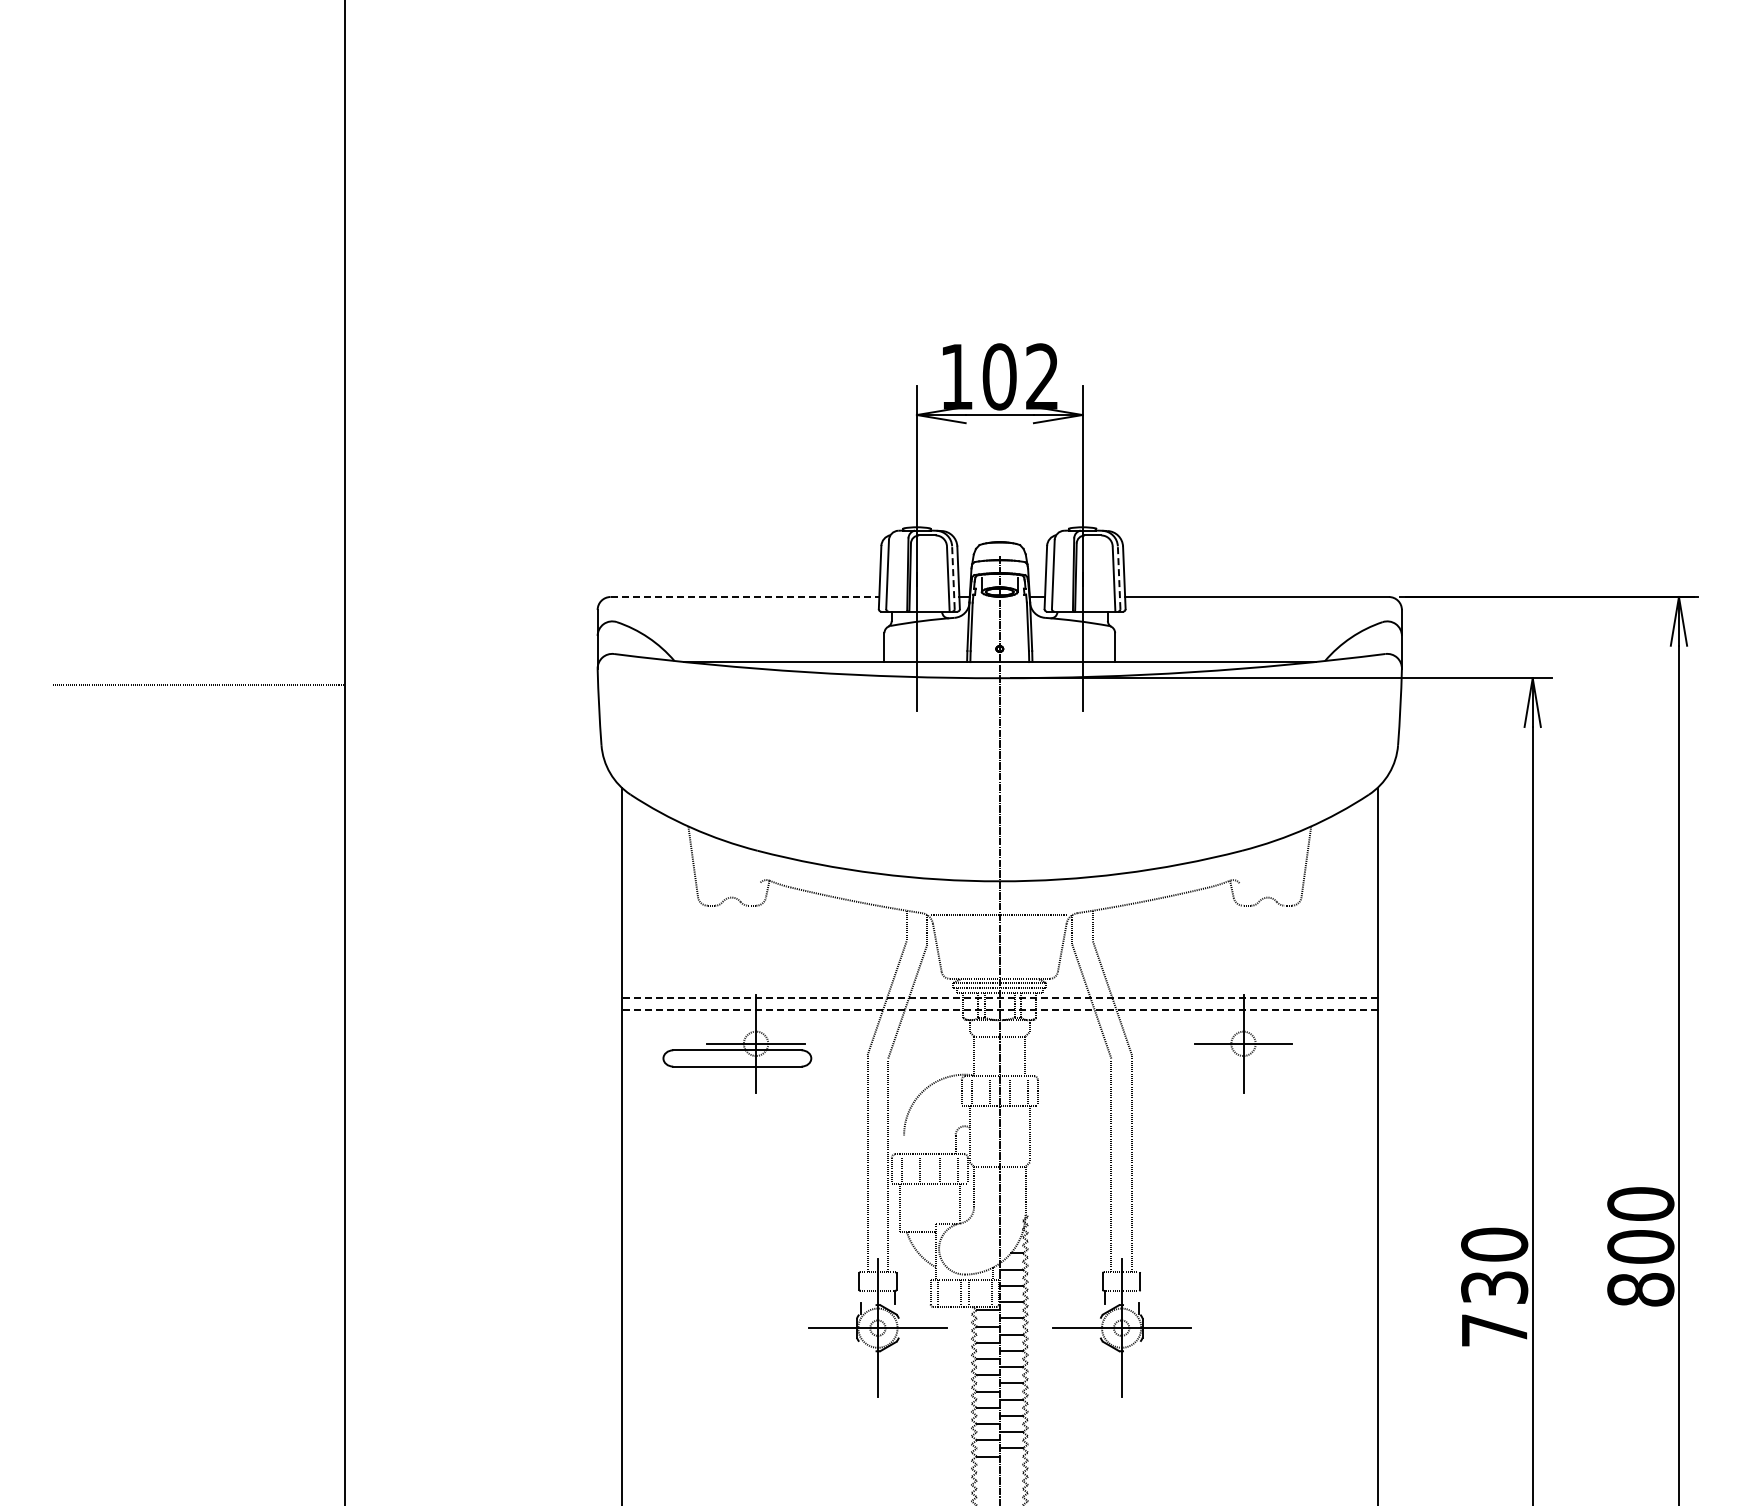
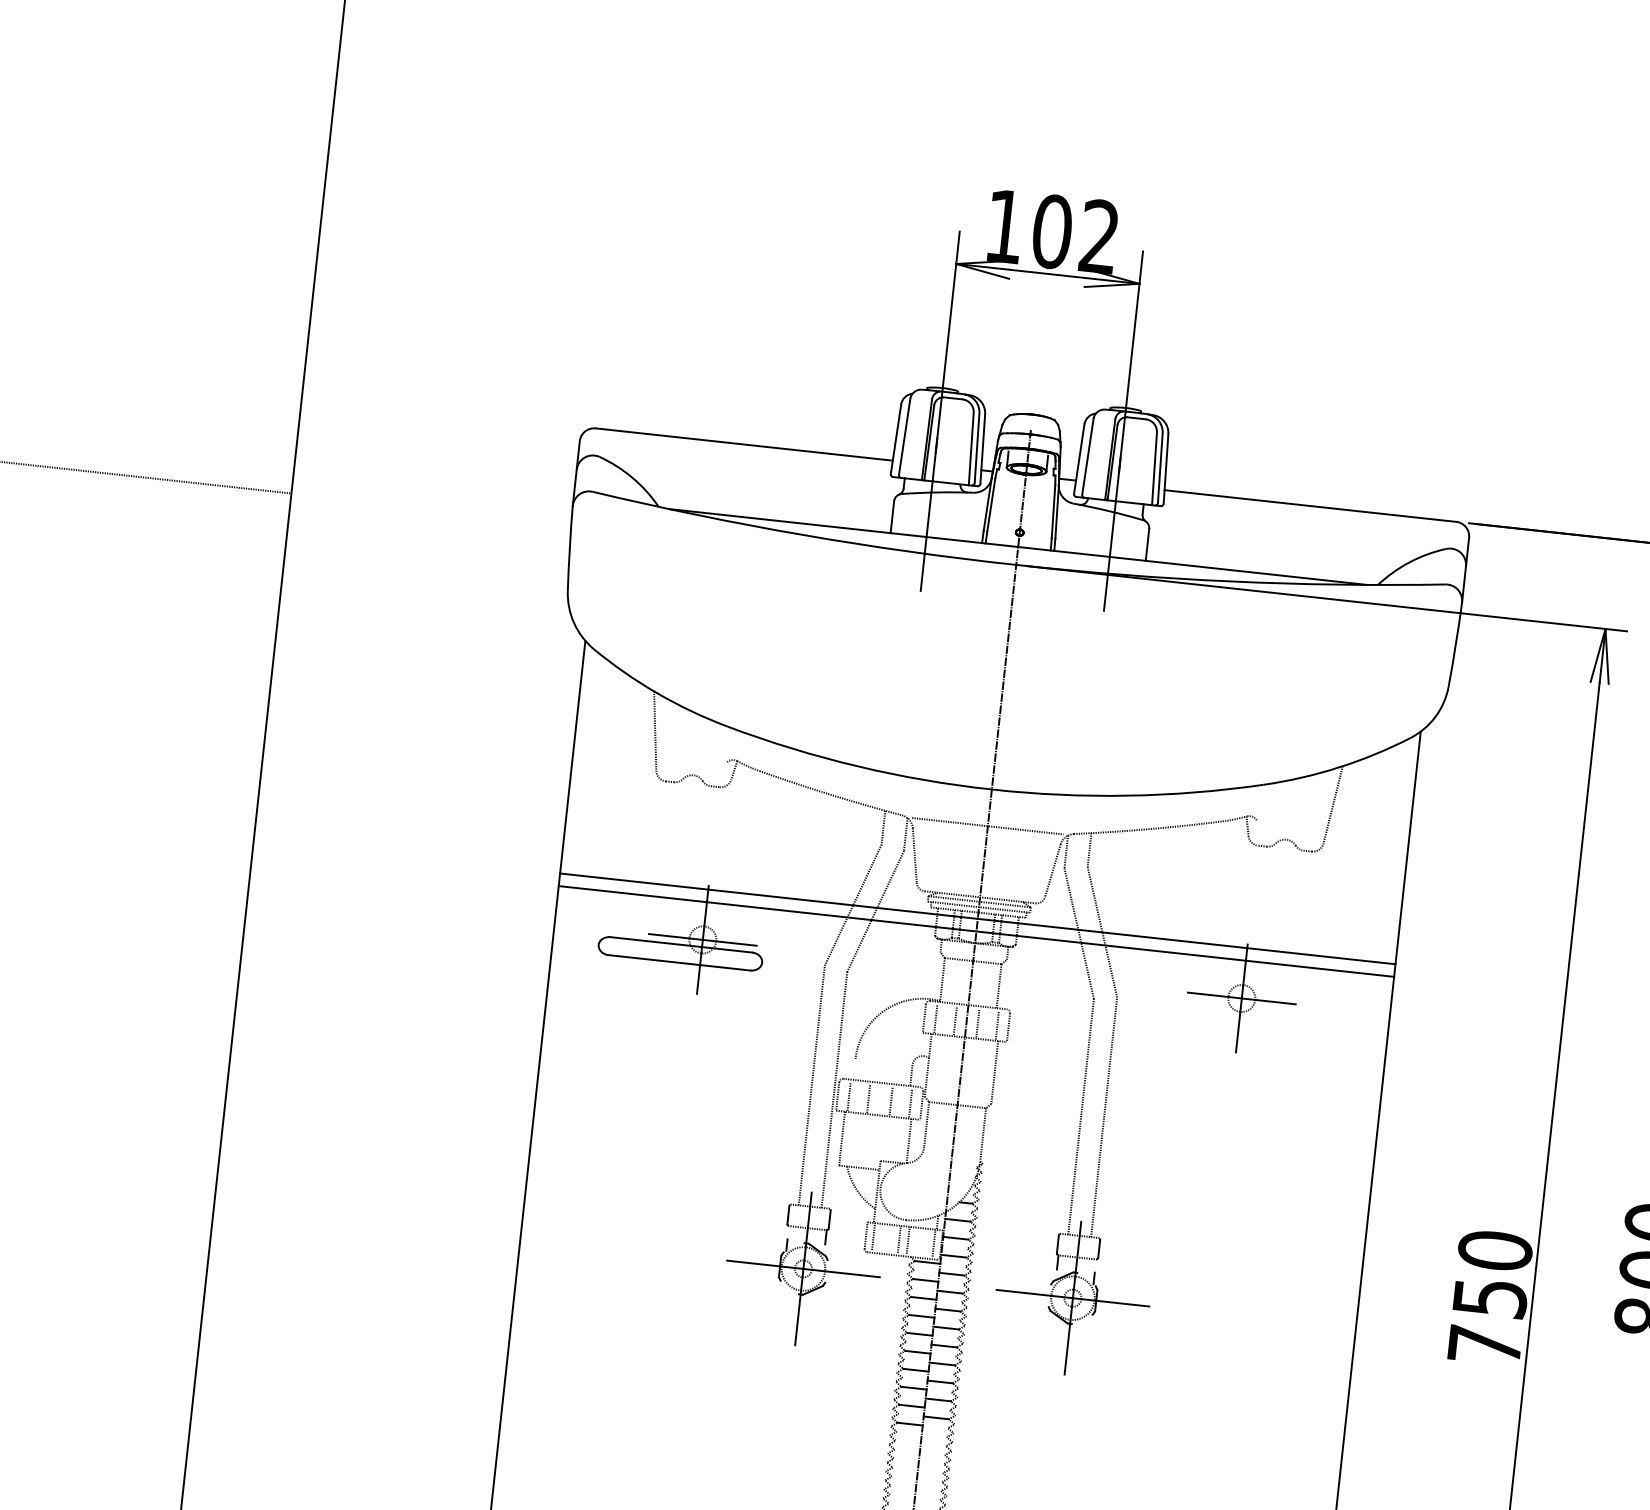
line: (953, 577) -> (977, 448), dashed -> solid
line: (1119, 577) -> (1160, 467), dashed -> solid
line: (745, 597) -> (744, 445), dashed -> solid
line: (999, 998) -> (977, 919), dashed -> solid
line: (999, 1009) -> (976, 931), dashed -> solid
text: (1494, 1287) -> (1490, 1298), 730 -> 750

